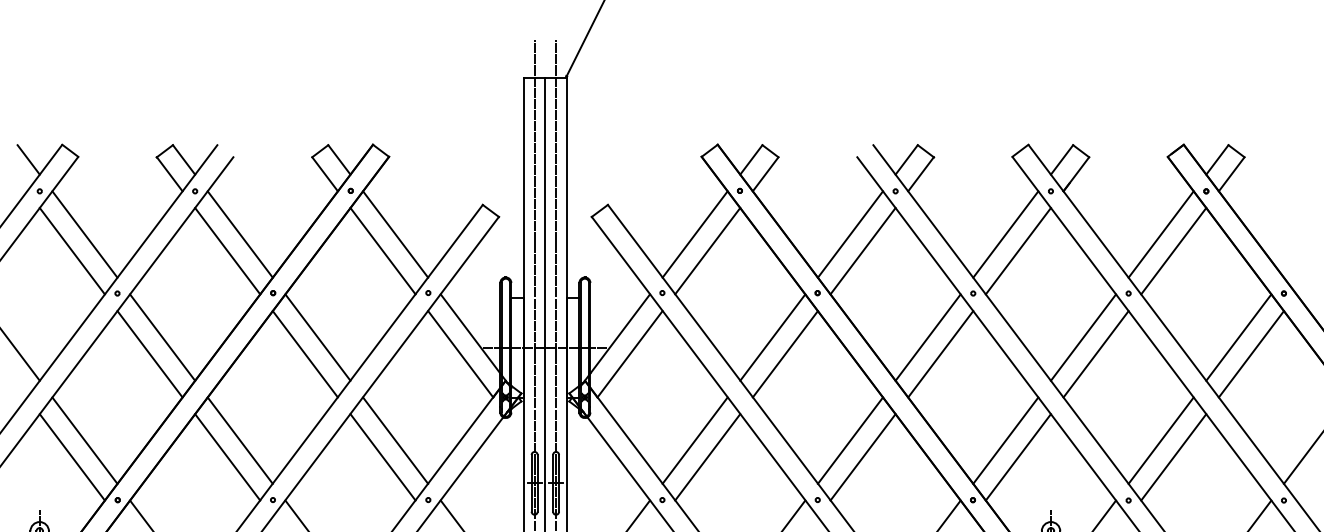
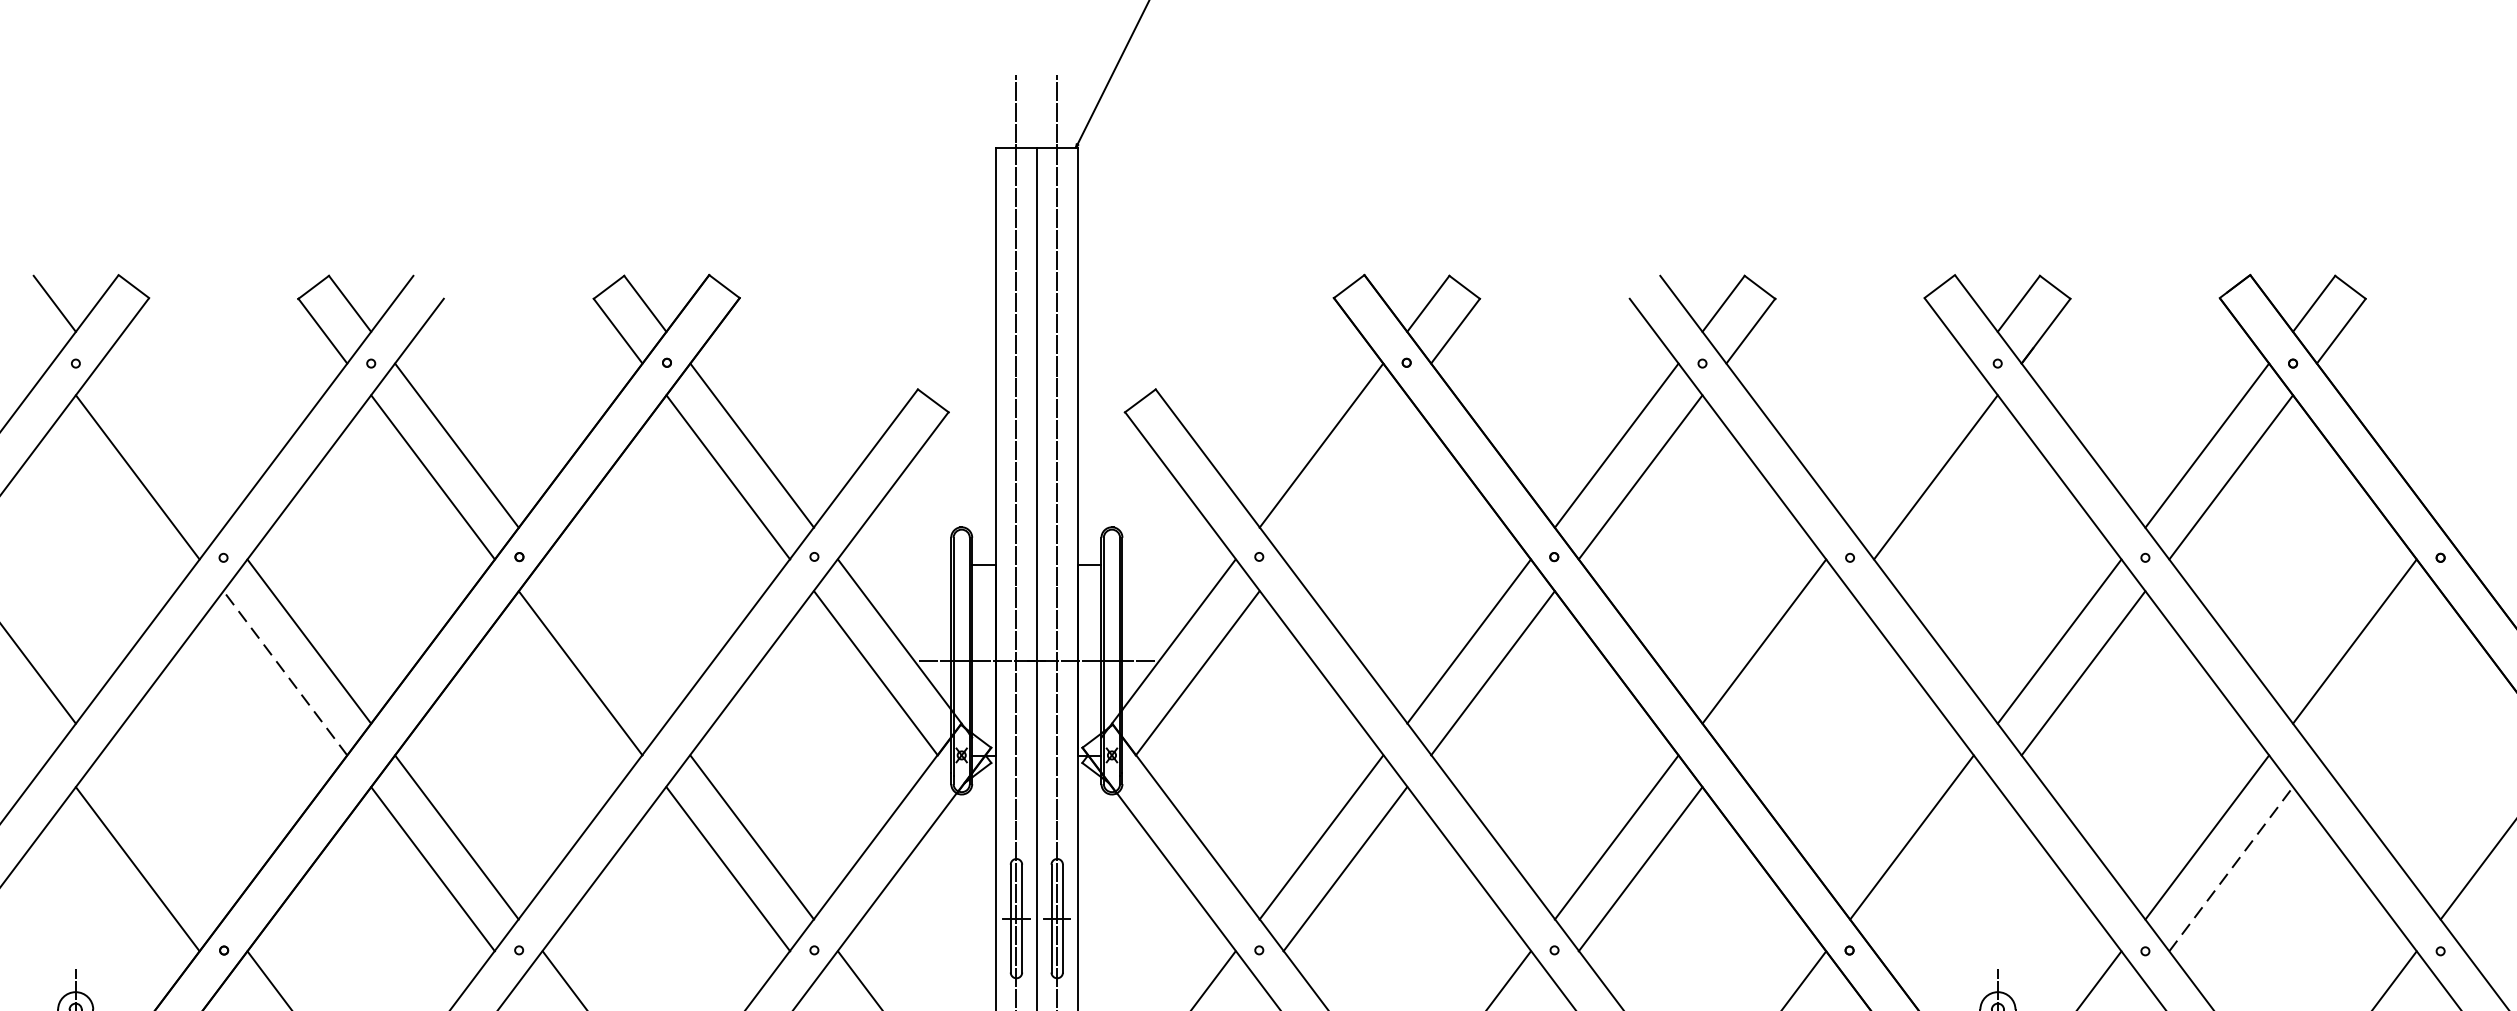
line: (84, 234) -> (160, 445), removed
line: (1005, 234) -> (1911, 445), removed
line: (707, 251) -> (1344, 477), removed
line: (317, 337) -> (603, 641), removed
line: (149, 353) -> (284, 671), solid -> dashed
line: (940, 354) -> (1787, 673), removed
line: (1250, 354) -> (2377, 673), removed
line: (84, 440) -> (160, 837), removed
line: (1174, 456) -> (2232, 867), solid -> dashed
line: (1017, 457) -> (1934, 869), removed

